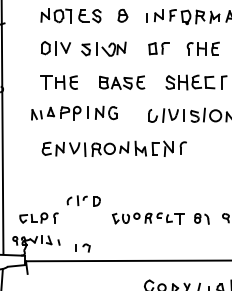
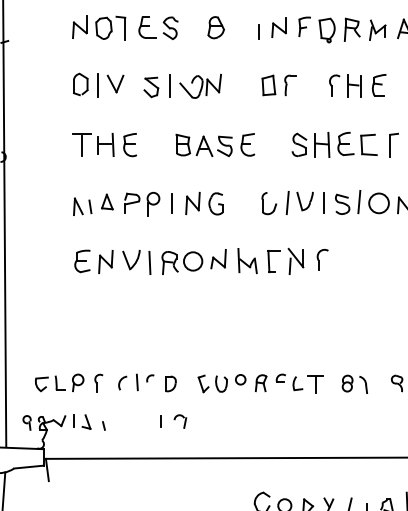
part: (74, 112) -> (148, 202), moved
part: (83, 200) -> (146, 381), moved
part: (82, 247) -> (173, 420), moved

